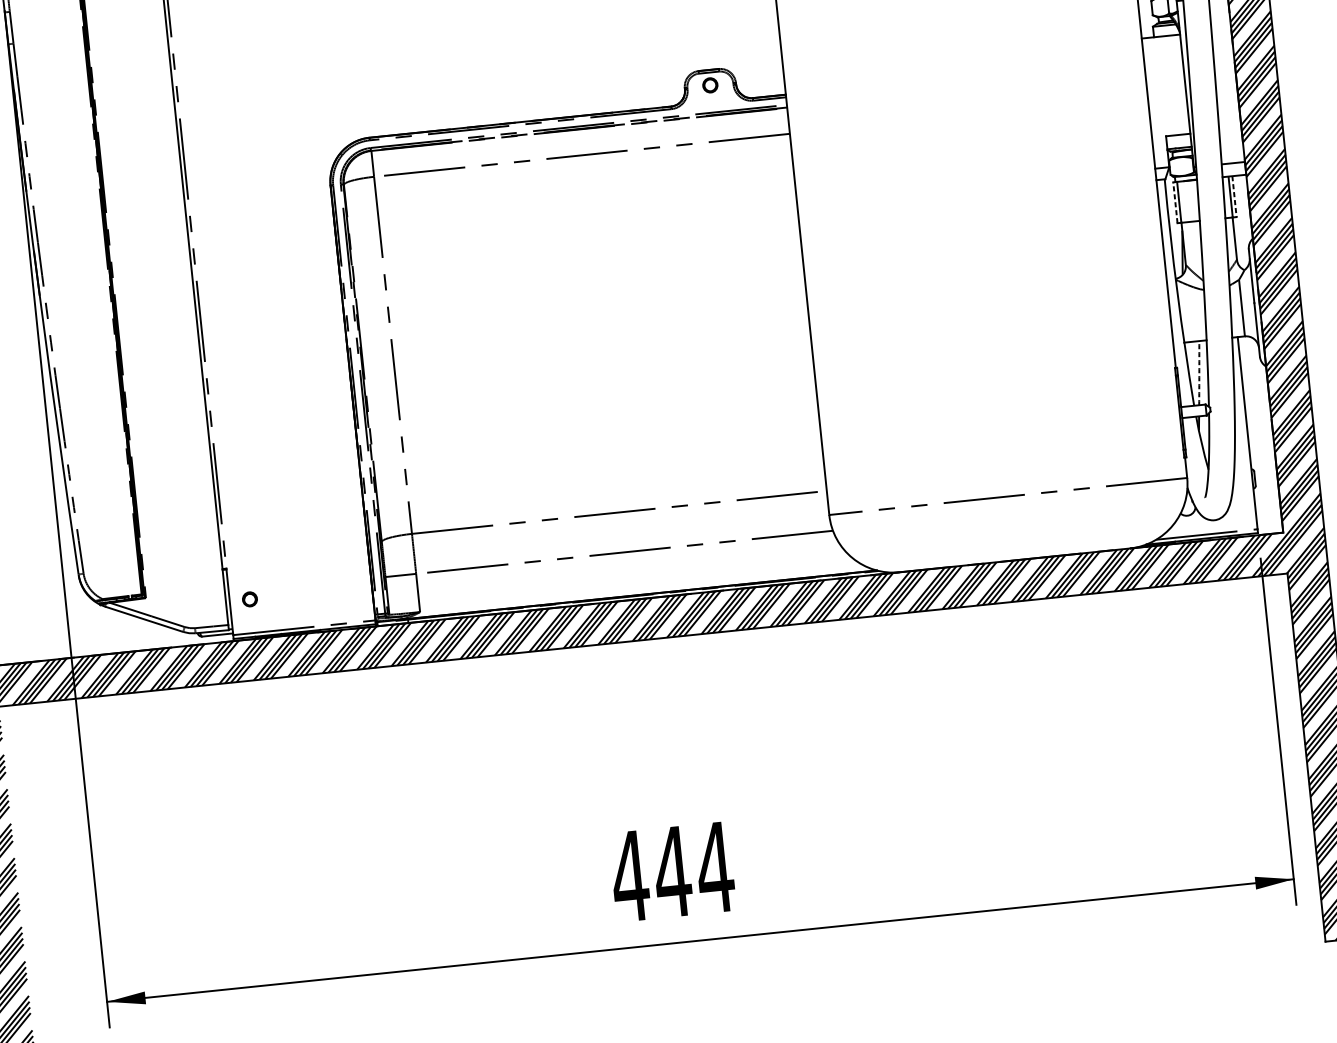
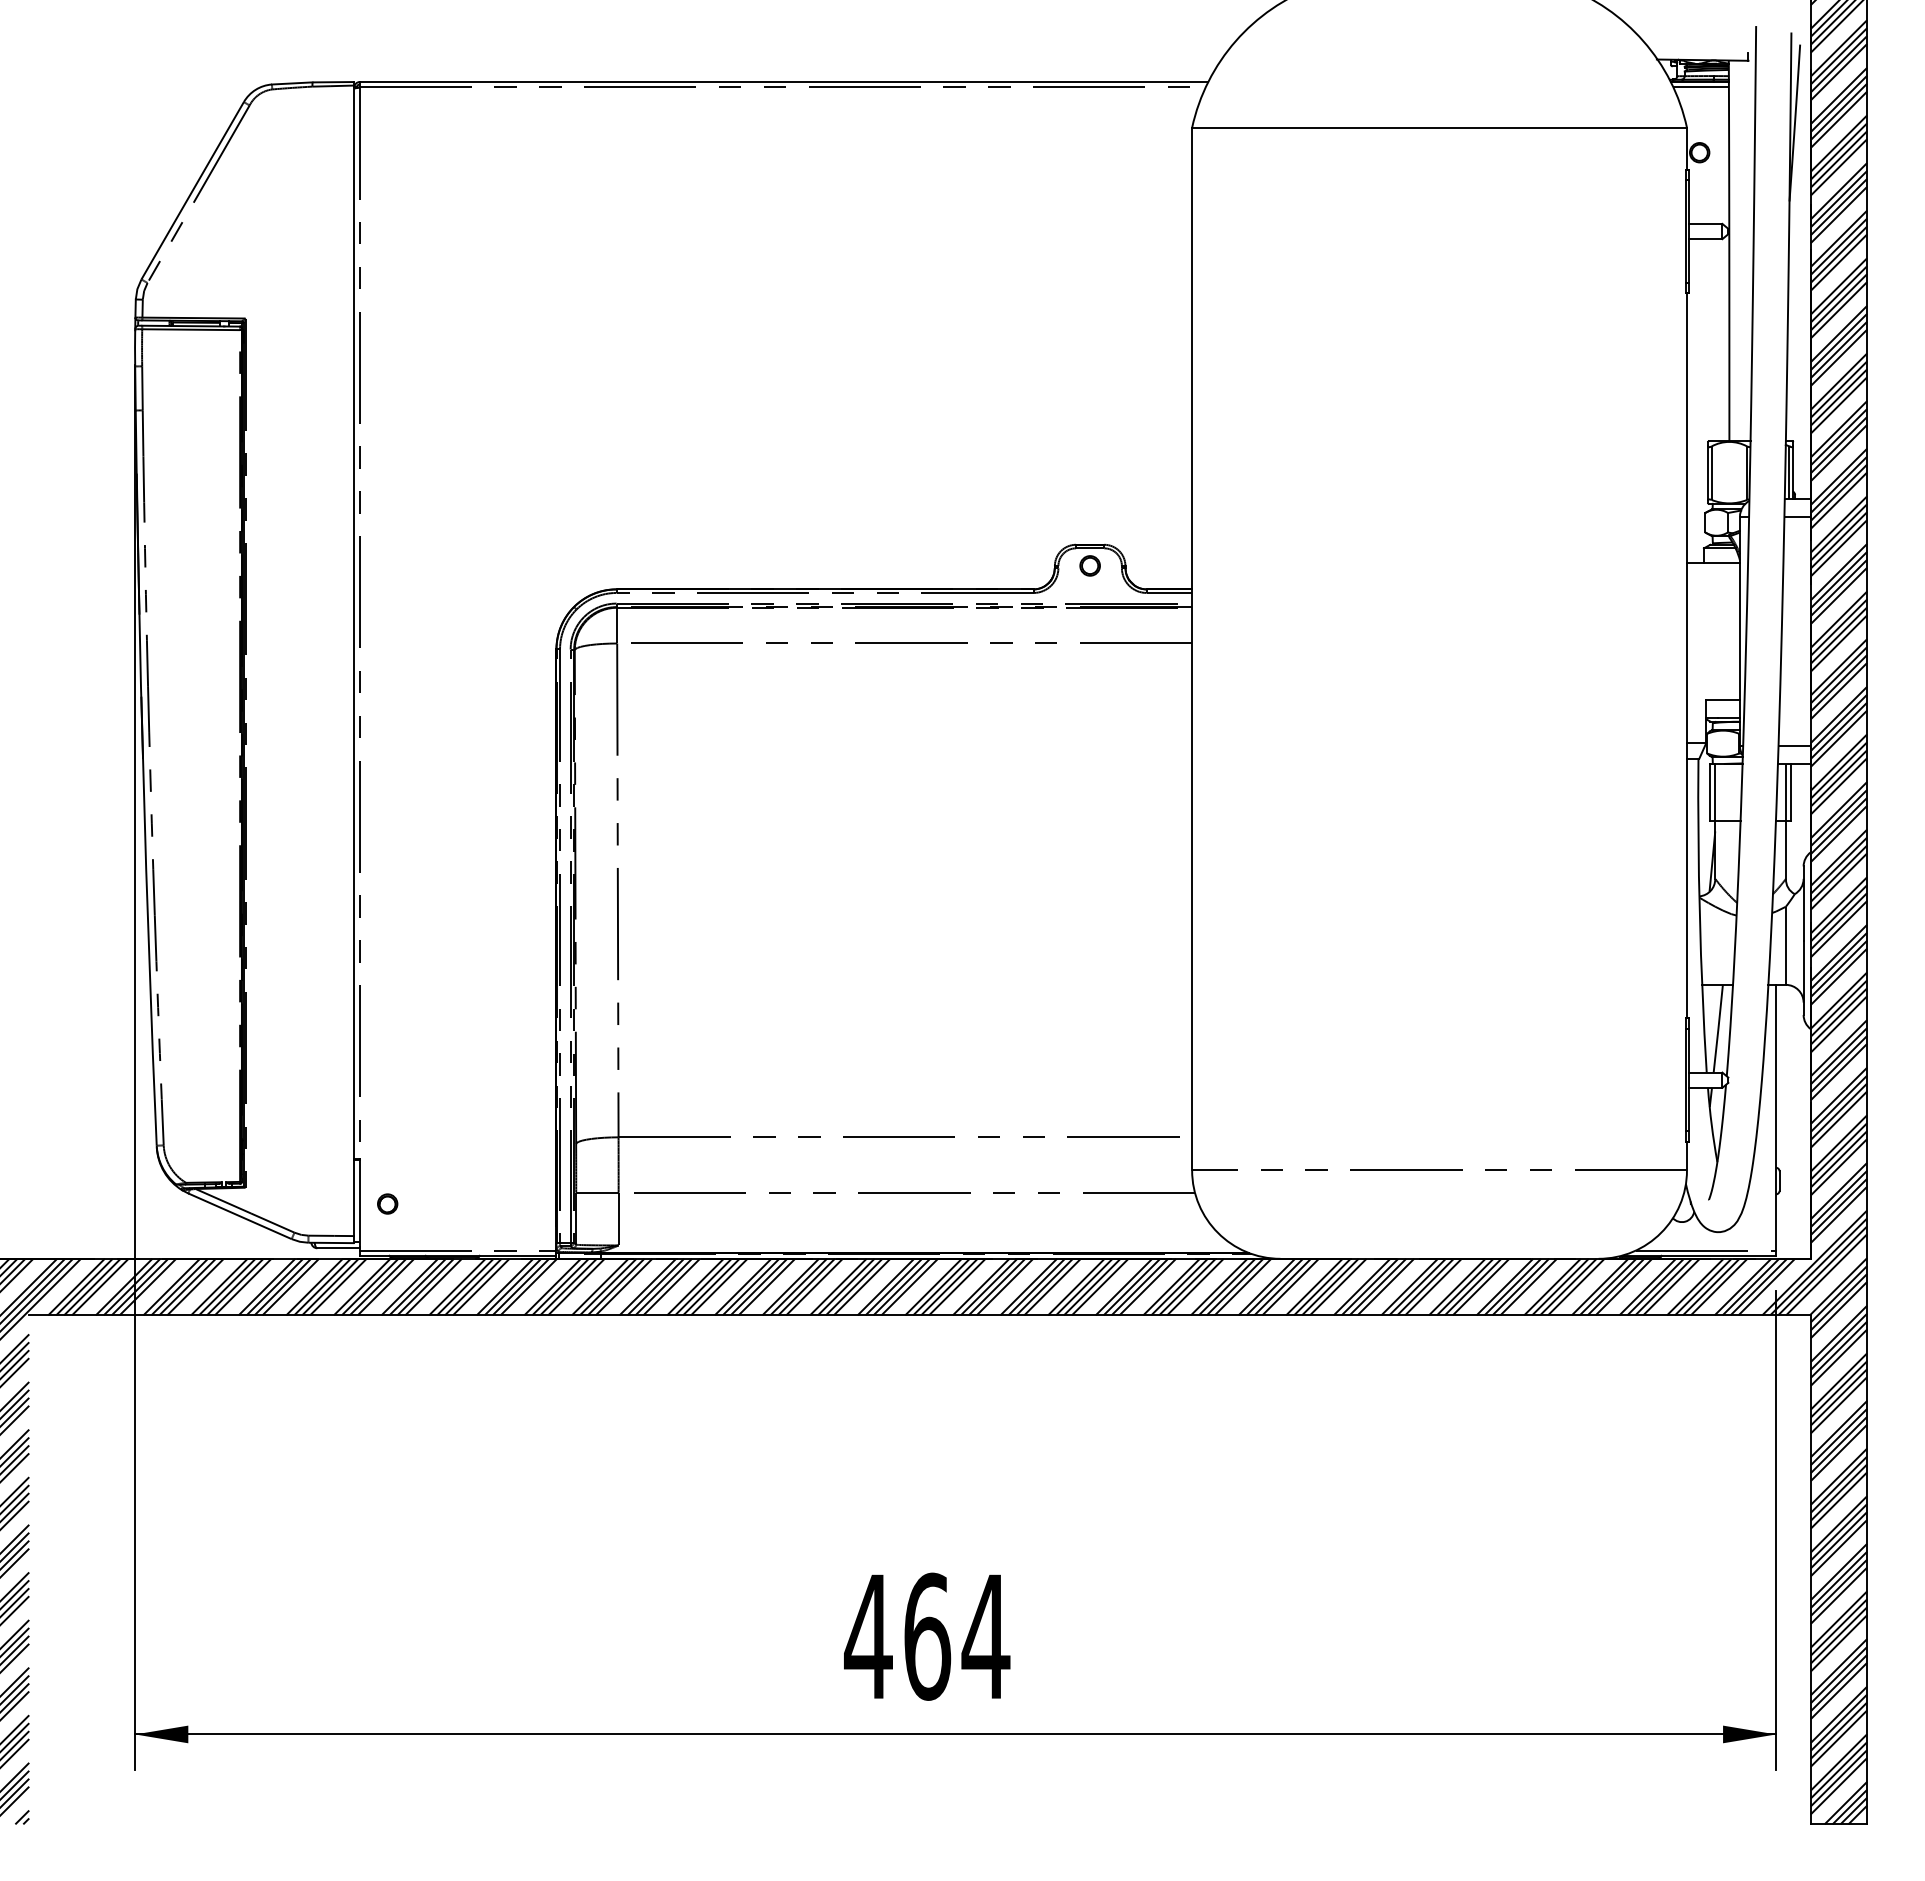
line: (1234, 196) -> (1791, 792), dashed -> solid
line: (1175, 202) -> (1709, 791), dashed -> solid
arc: (1199, 372) -> (1718, 1028), dashed -> solid
text: (672, 871) -> (926, 1636), 444 -> 464

